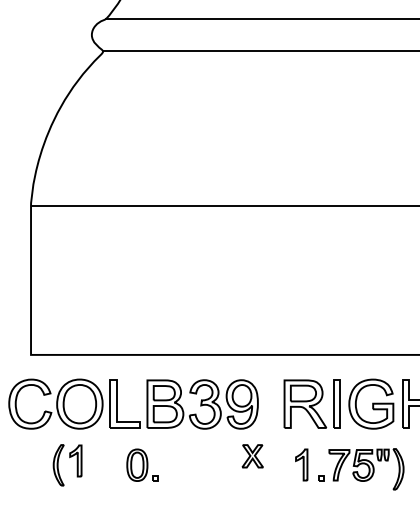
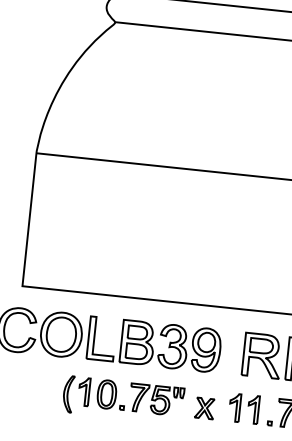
part: (252, 456) -> (204, 408), moved
part: (69, 458) -> (78, 389), moved
part: (192, 464) -> (156, 399), added
part: (280, 464) -> (234, 407), added

